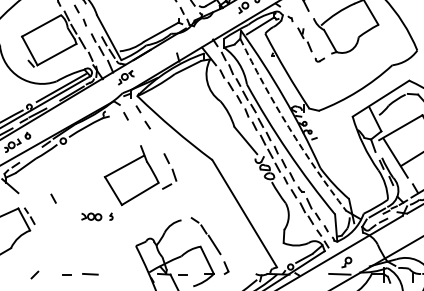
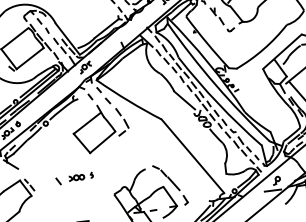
arc: (288, 127) -> (215, 85), dashed -> solid
part: (140, 175) -> (100, 128), moved
line: (53, 198) -> (58, 181), moved

